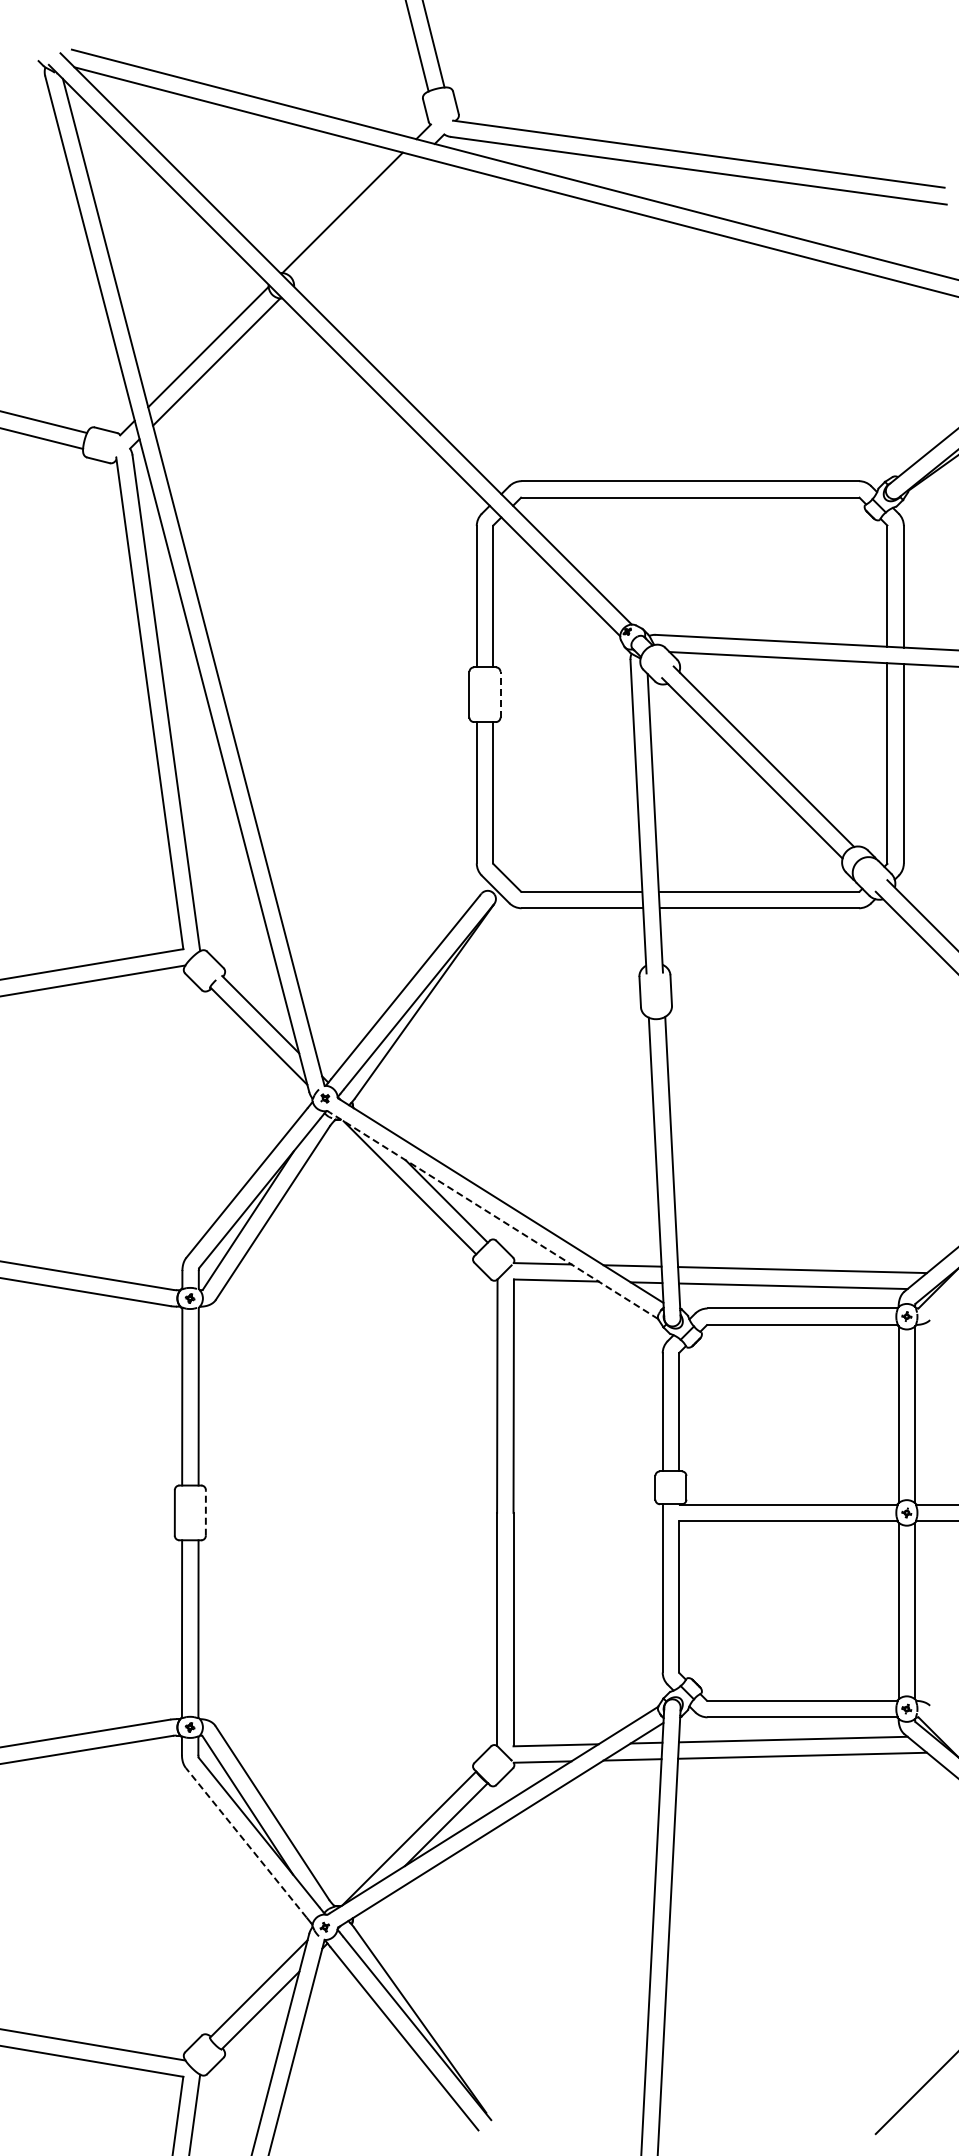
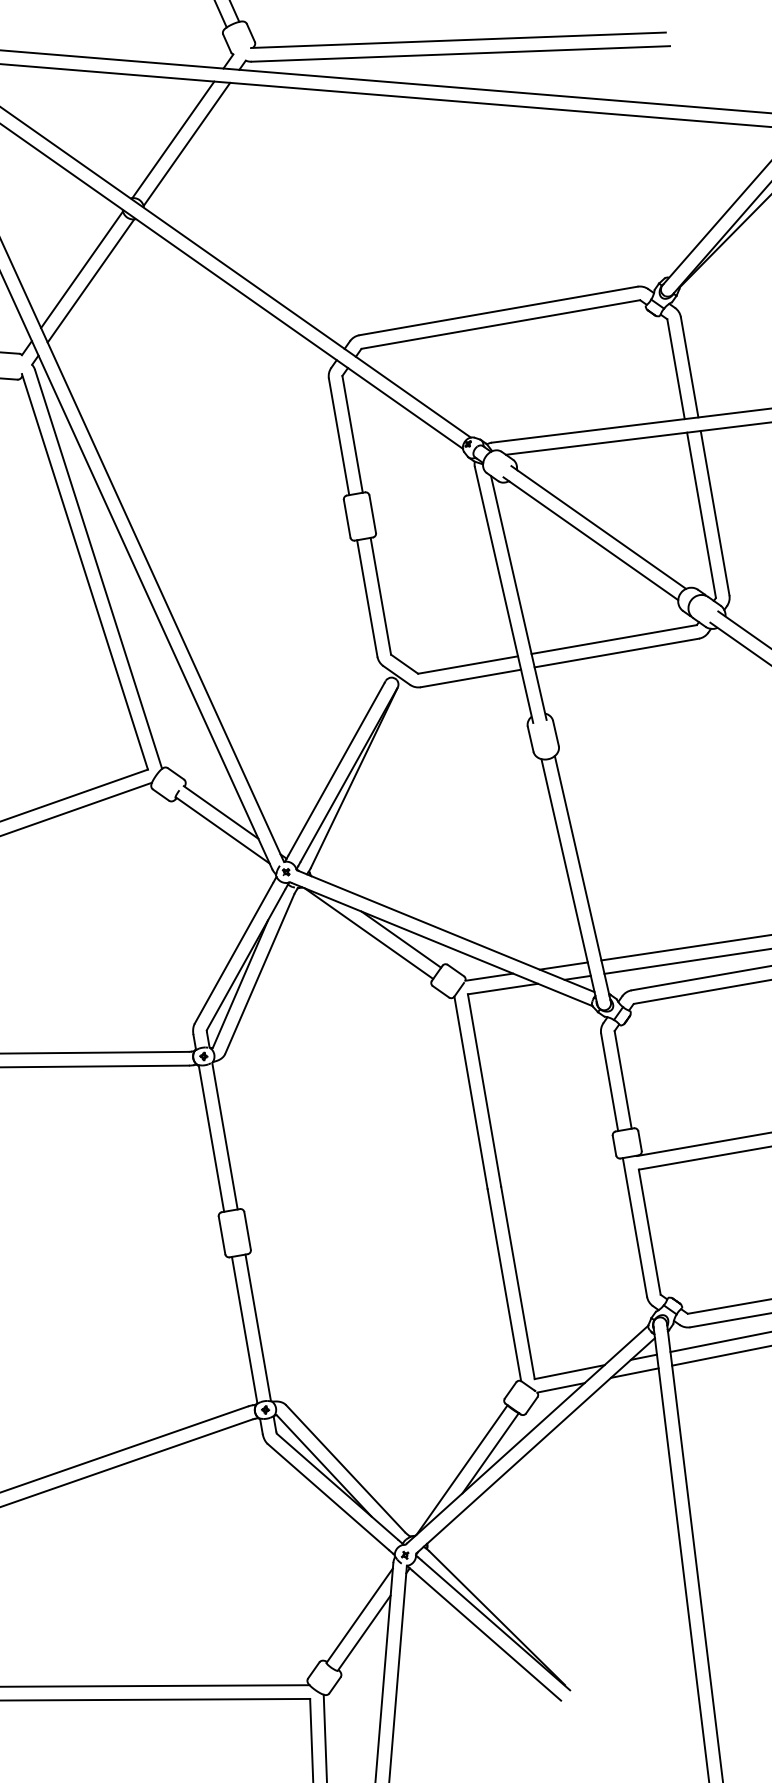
line: (357, 220) -> (186, 144), added
line: (500, 694) -> (372, 514), dashed -> solid
line: (494, 1215) -> (442, 944), dashed -> solid
line: (205, 1512) -> (247, 1230), dashed -> solid
line: (245, 1842) -> (327, 1496), dashed -> solid

